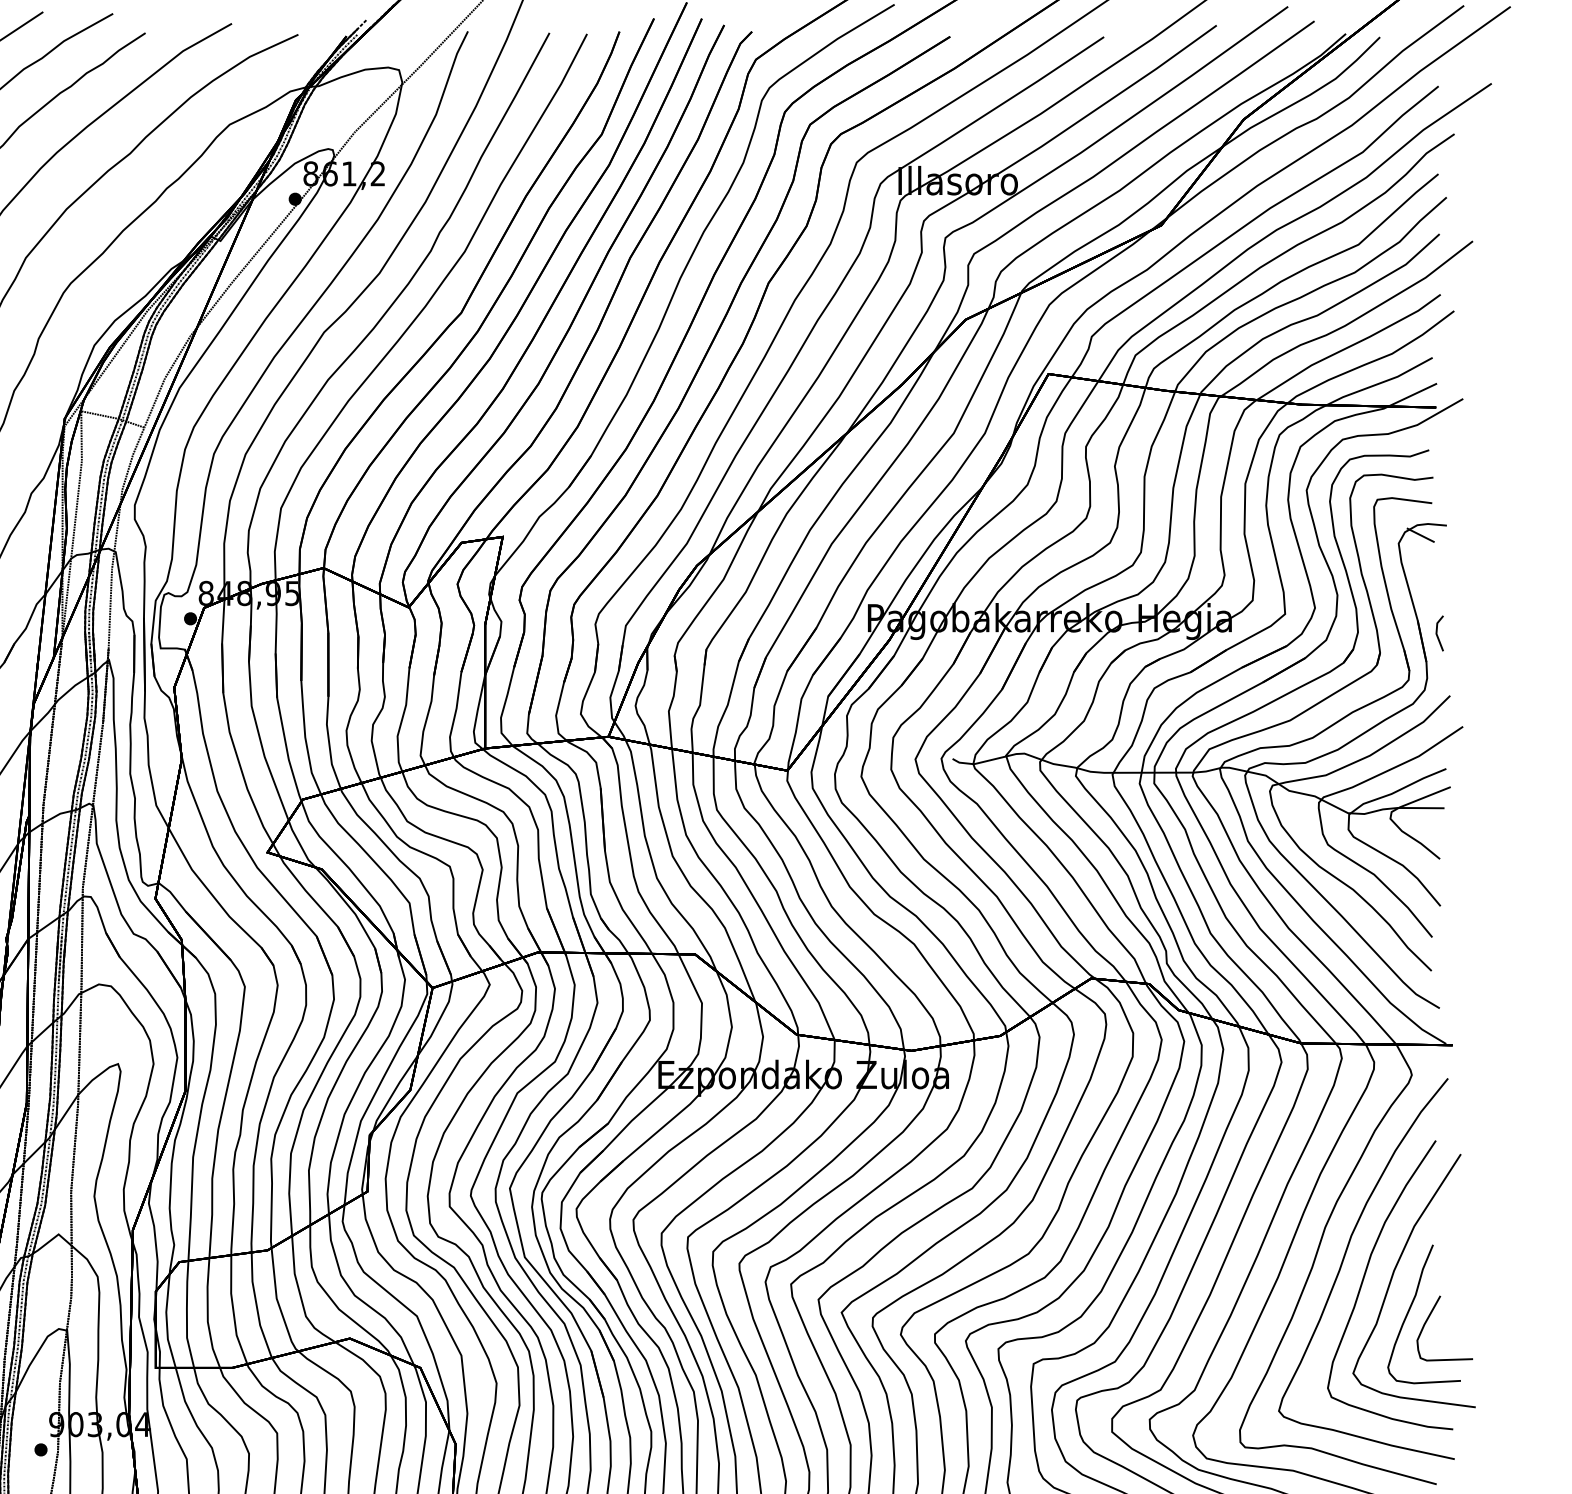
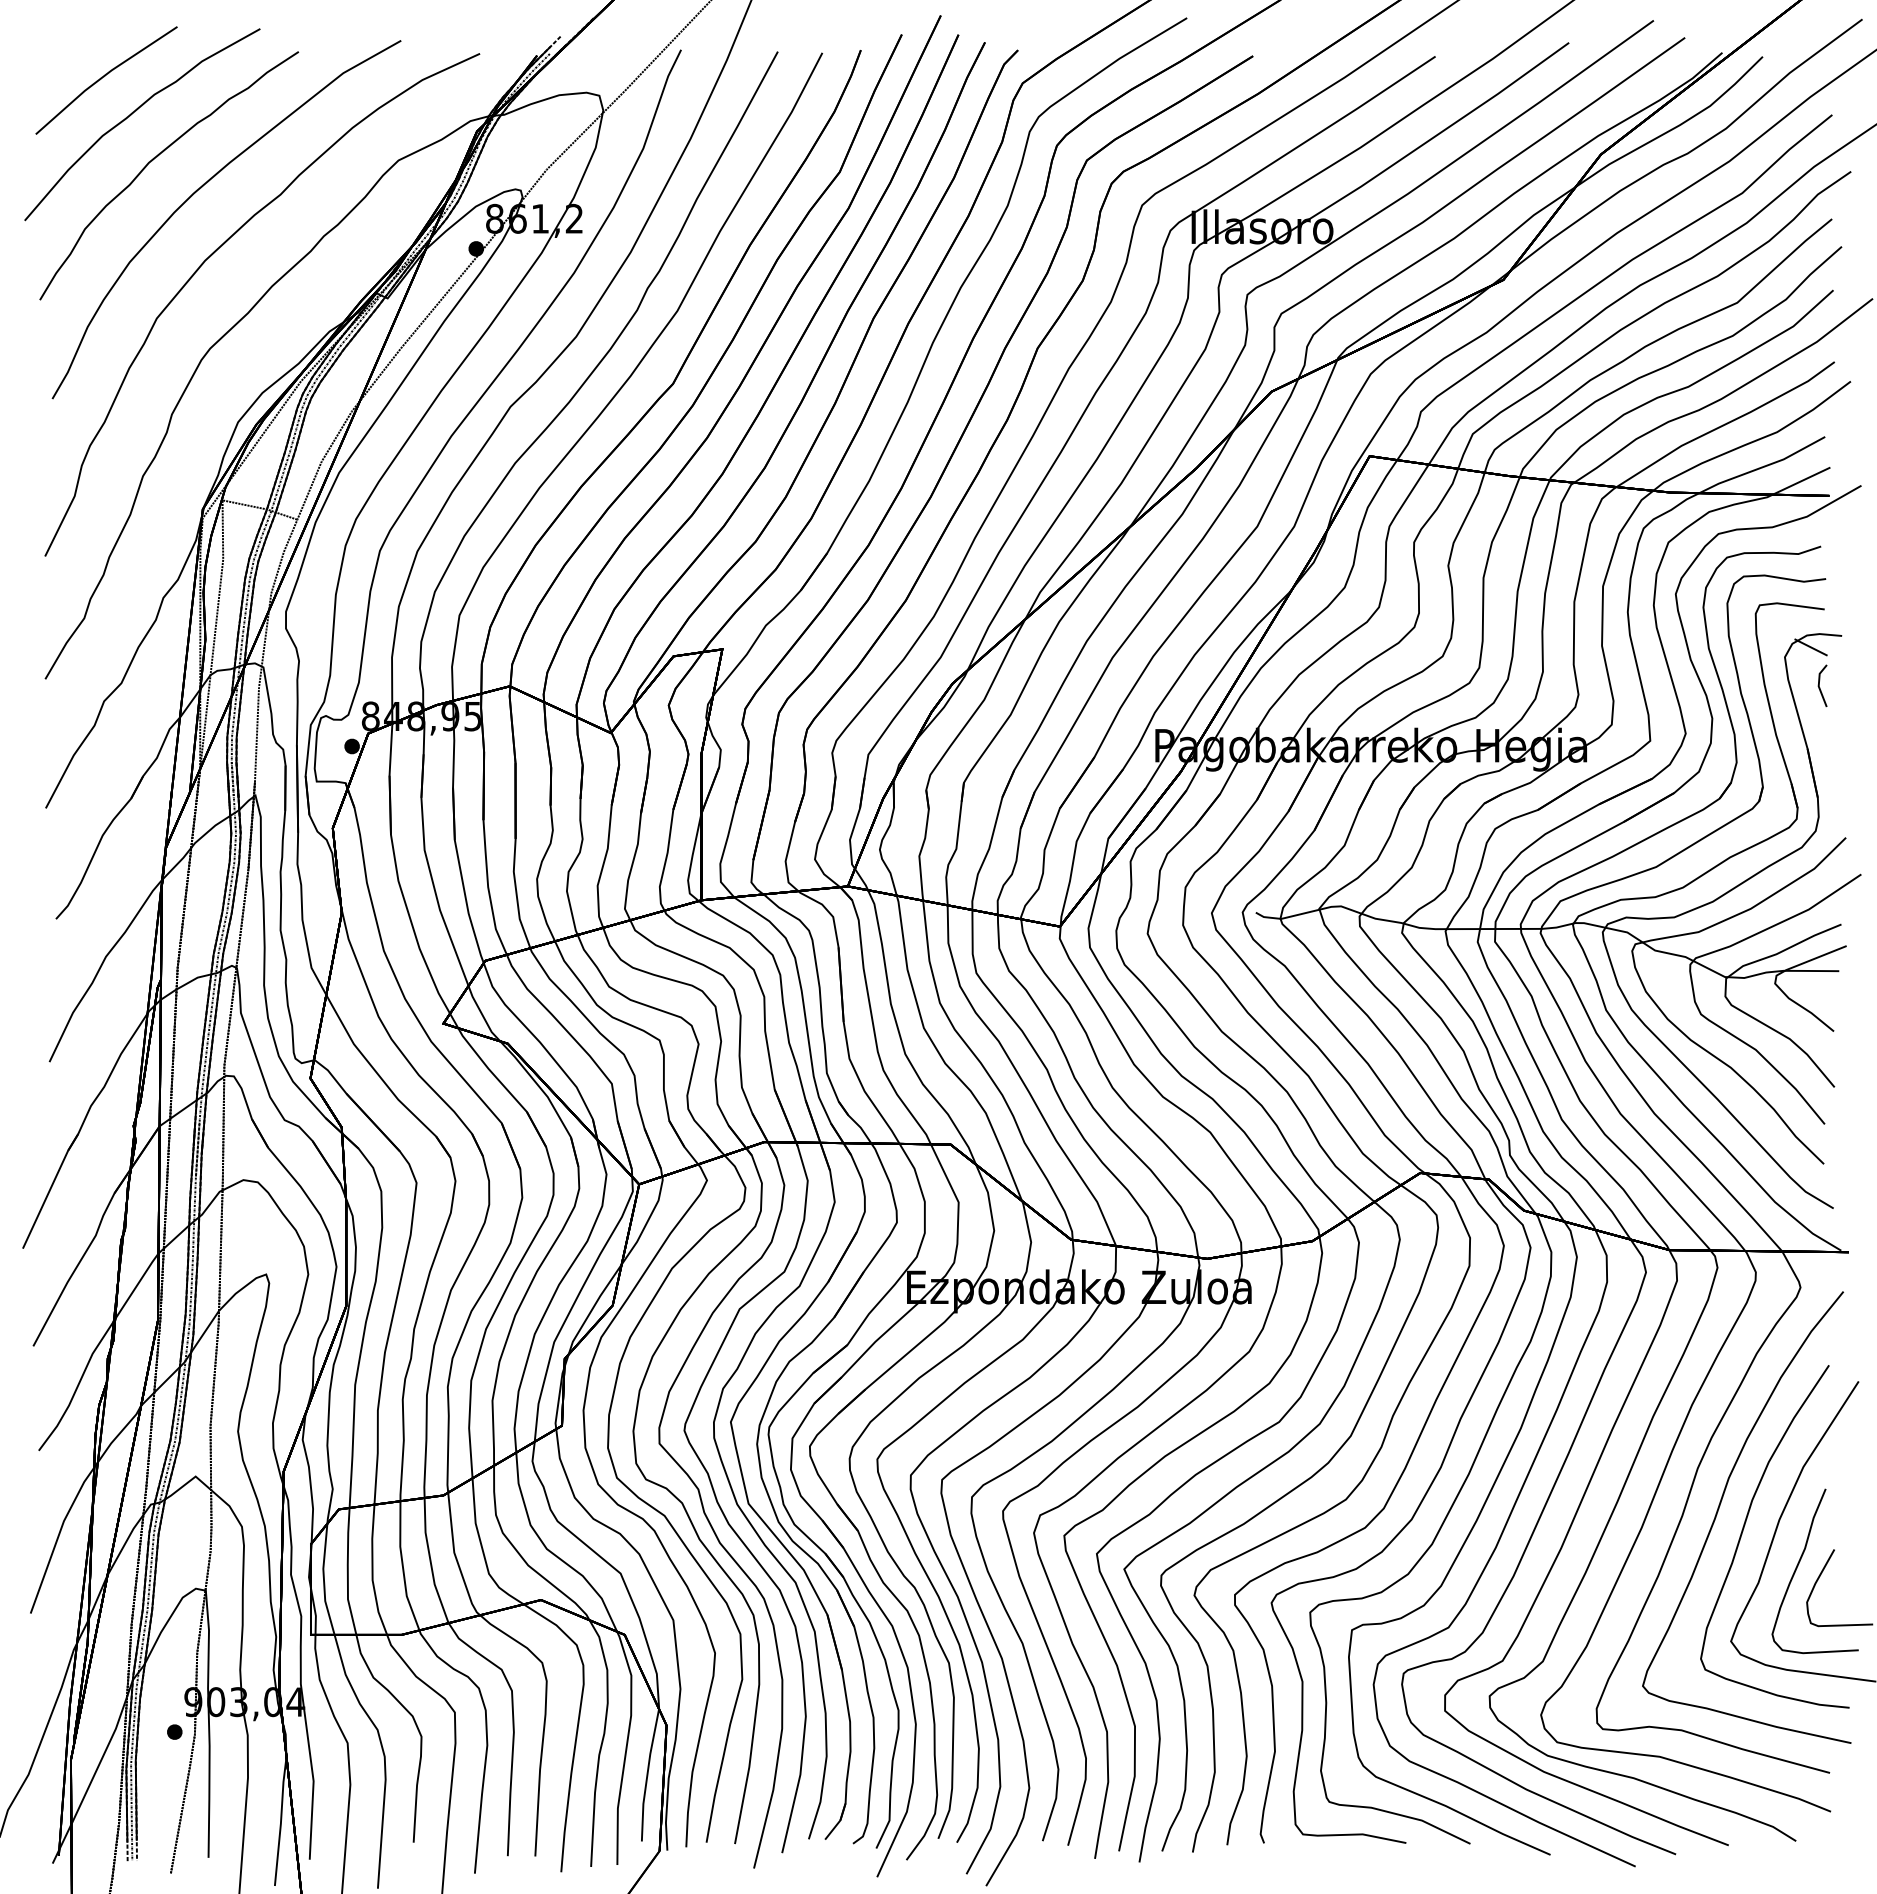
part: (1439, 633) -> (1822, 685), moved

